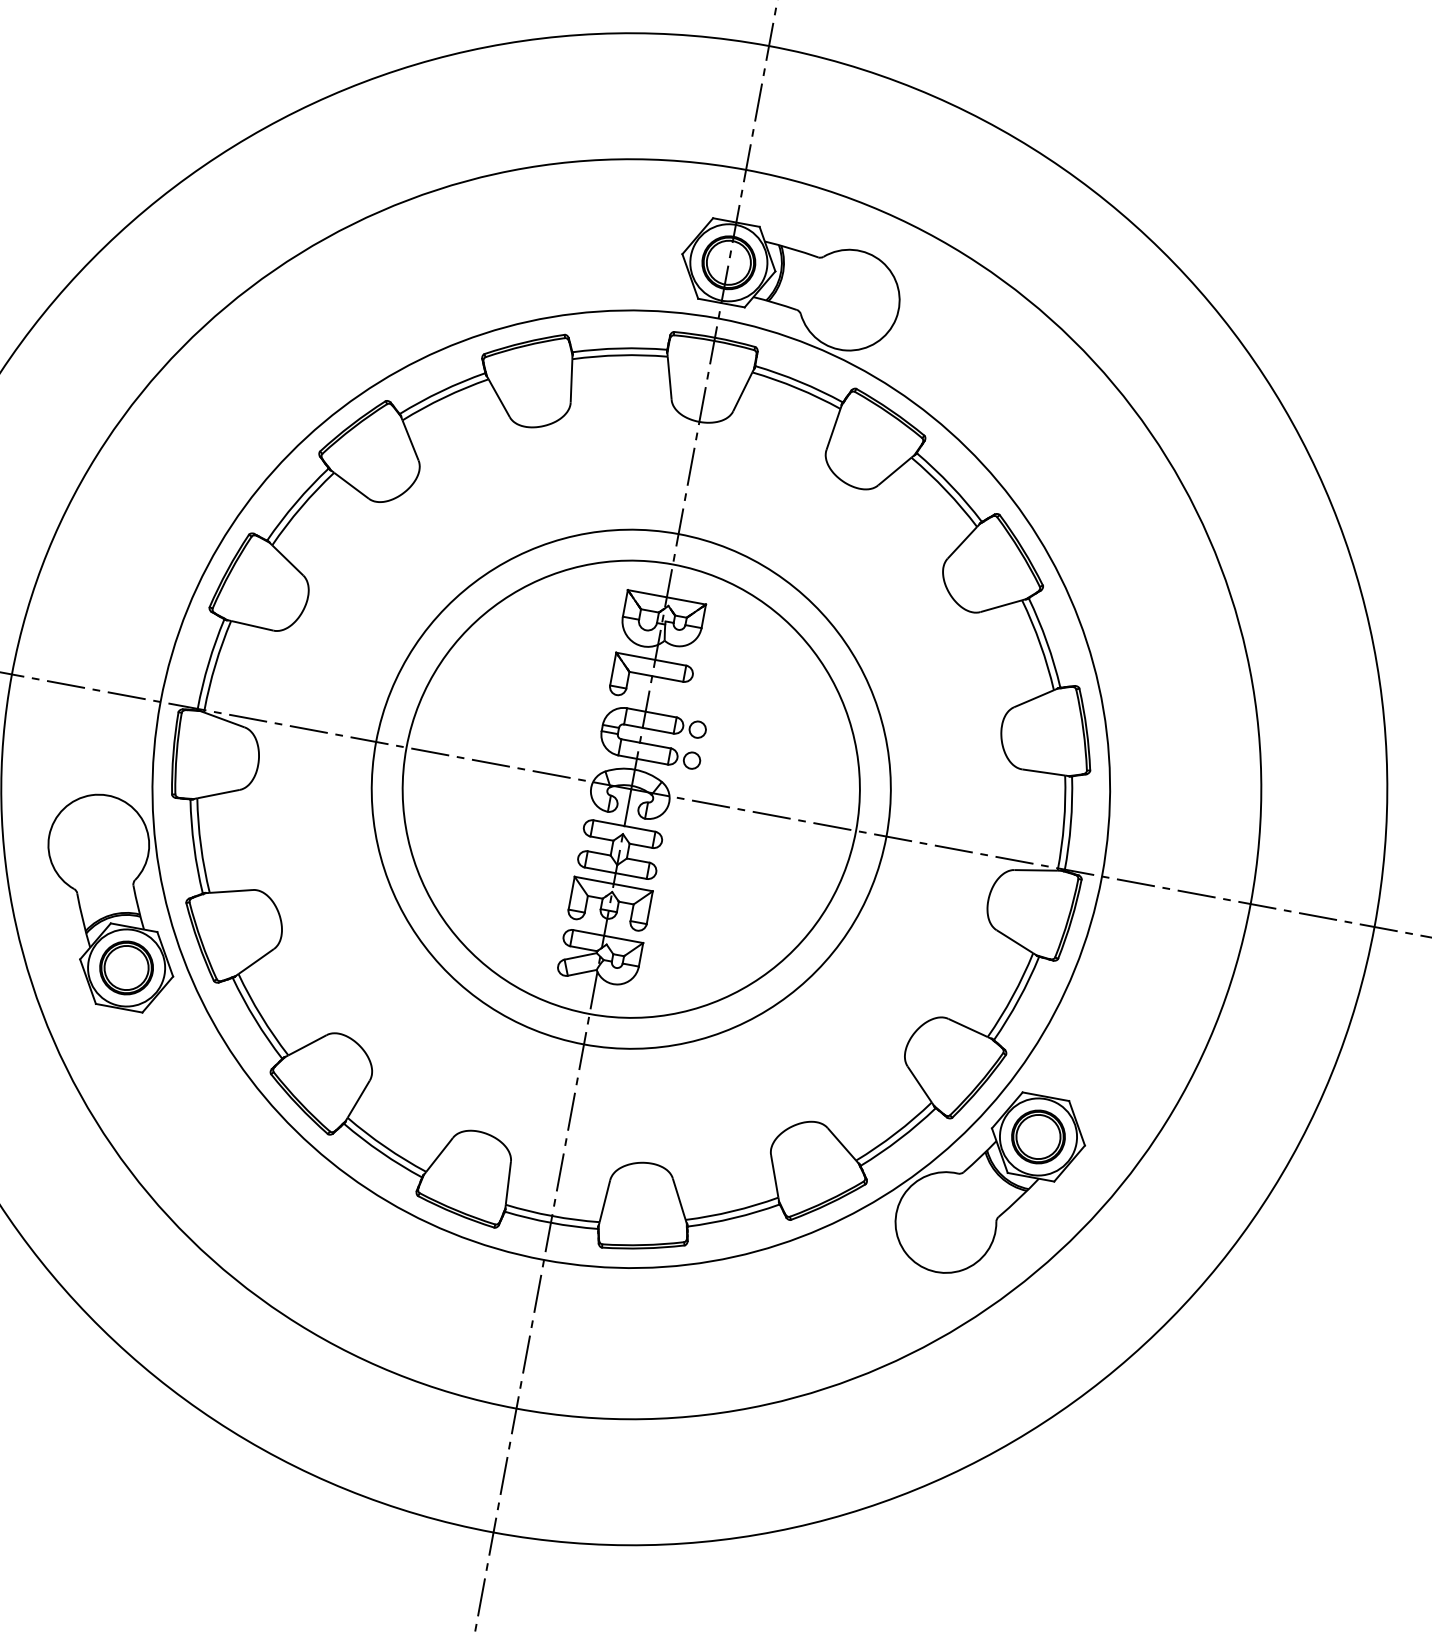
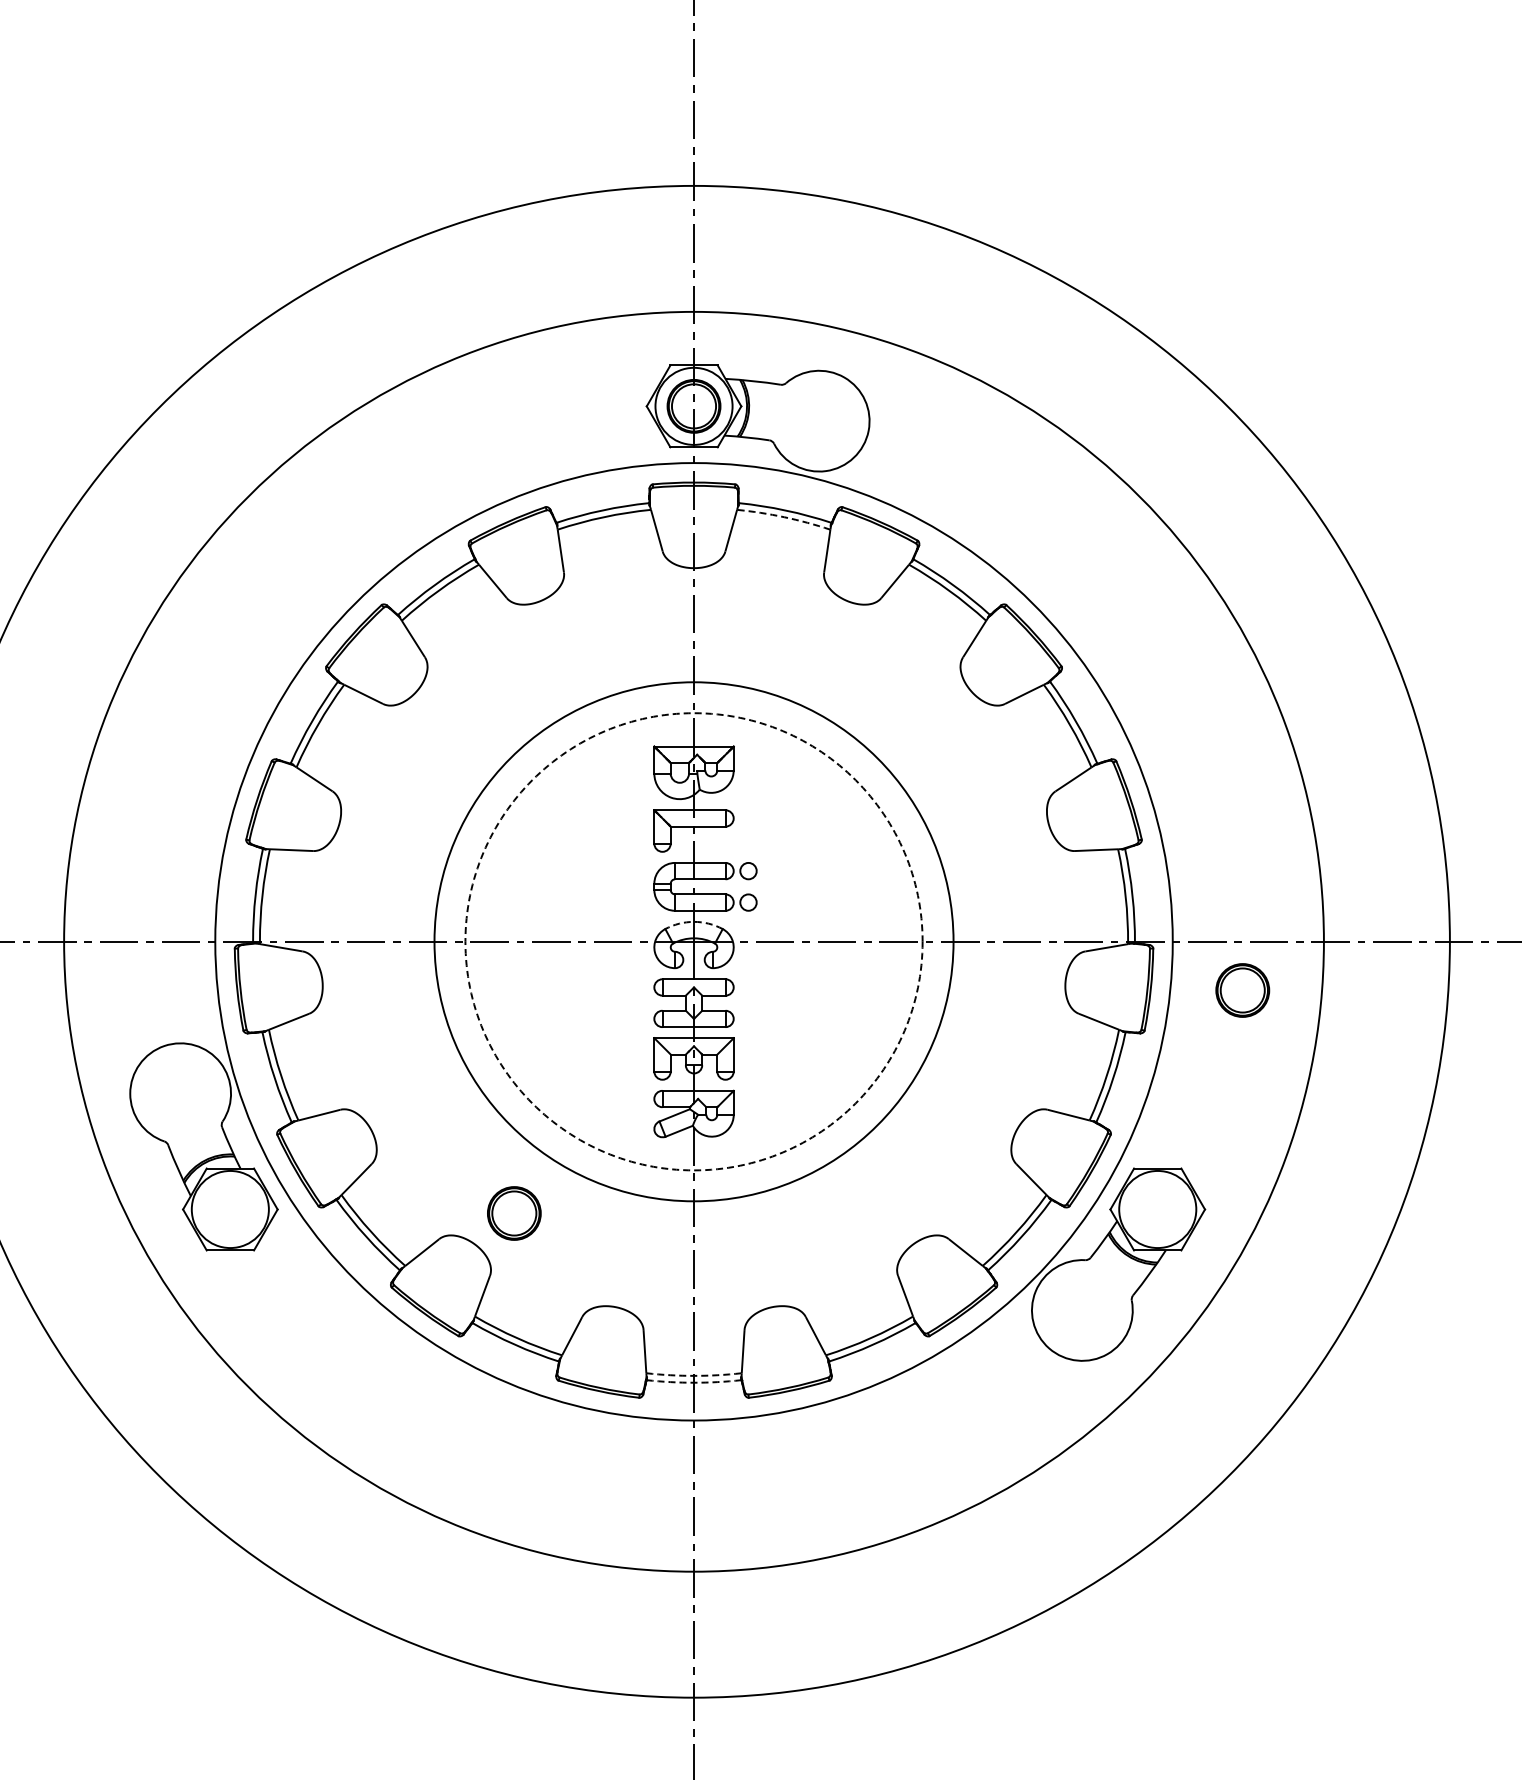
arc: (797, 388) -> (784, 517), solid -> dashed
arc: (635, 769) -> (694, 921), solid -> dashed
circle: (630, 788) -> (693, 941), solid -> dashed
part: (126, 968) -> (514, 1213), moved
part: (1038, 1136) -> (1242, 990), moved
arc: (552, 1215) -> (694, 1375), solid -> dashed
arc: (551, 1222) -> (694, 1382), solid -> dashed

